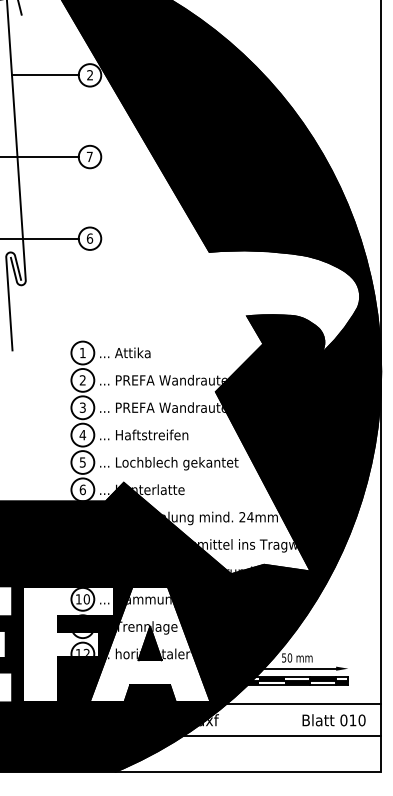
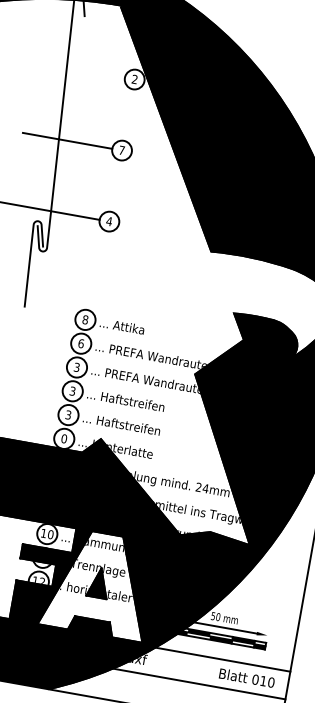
line: (45, 75) -> (95, 72), removed
text: (89, 238) -> (108, 221), 6 -> 4
text: (82, 352) -> (85, 319), 1 -> 8
text: (82, 380) -> (80, 343), 2 -> 6
text: (82, 434) -> (72, 390), 4 -> 3
text: (82, 461) -> (68, 414), 5 -> 3
text: (177, 463) -> (150, 430), ... Lochblech gekantet -> ... Haftstreifen
text: (82, 489) -> (64, 438), 6 -> 0

